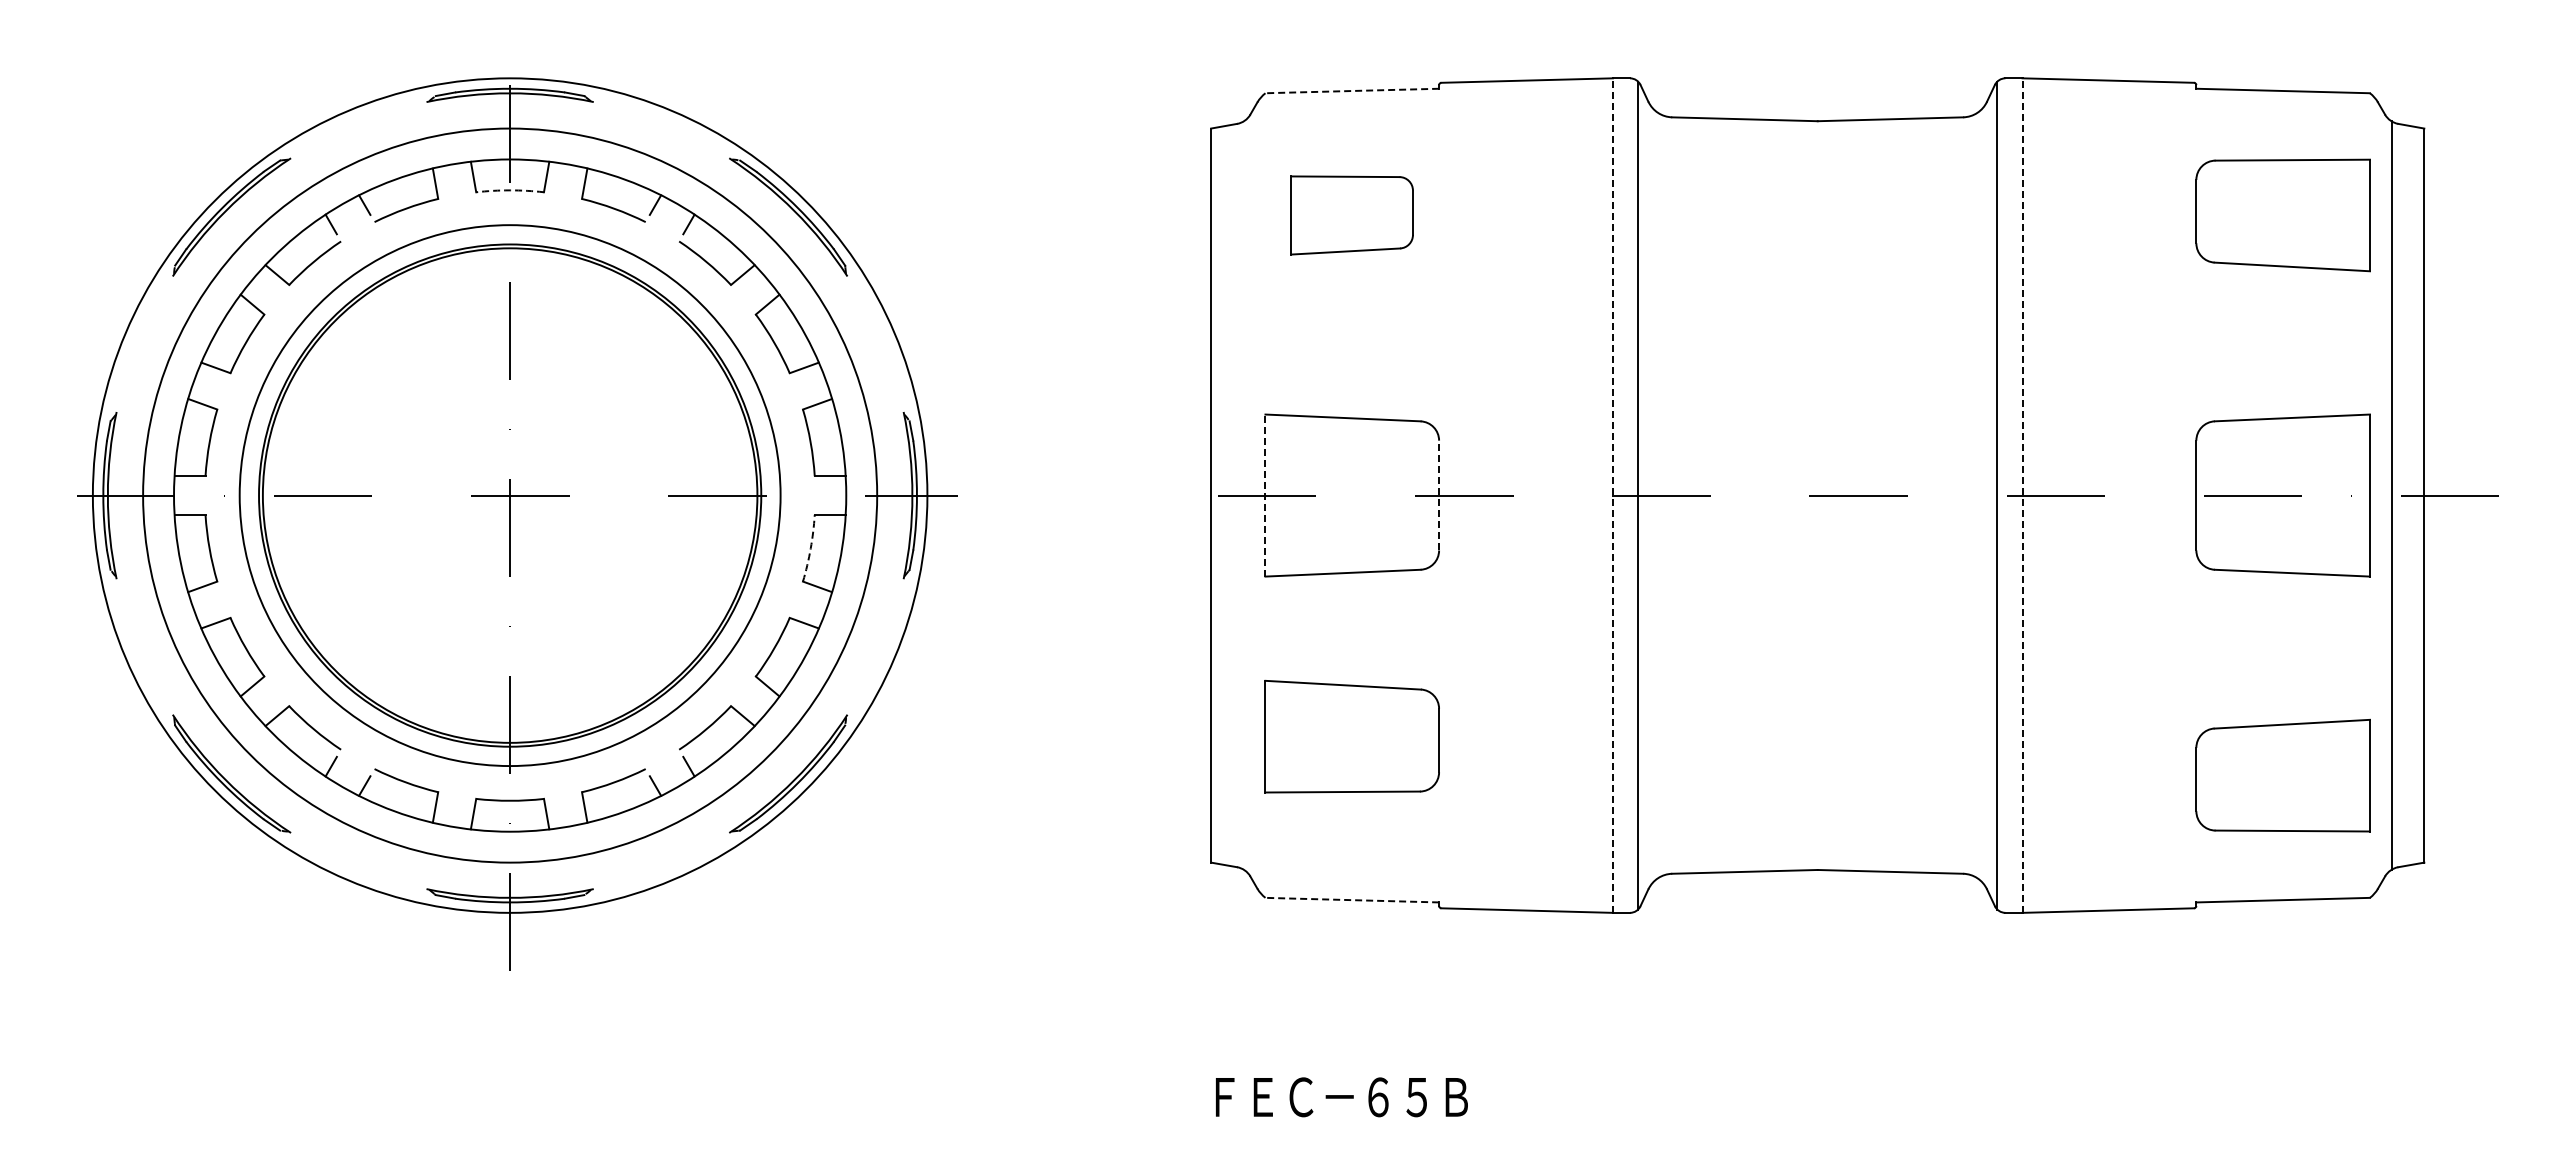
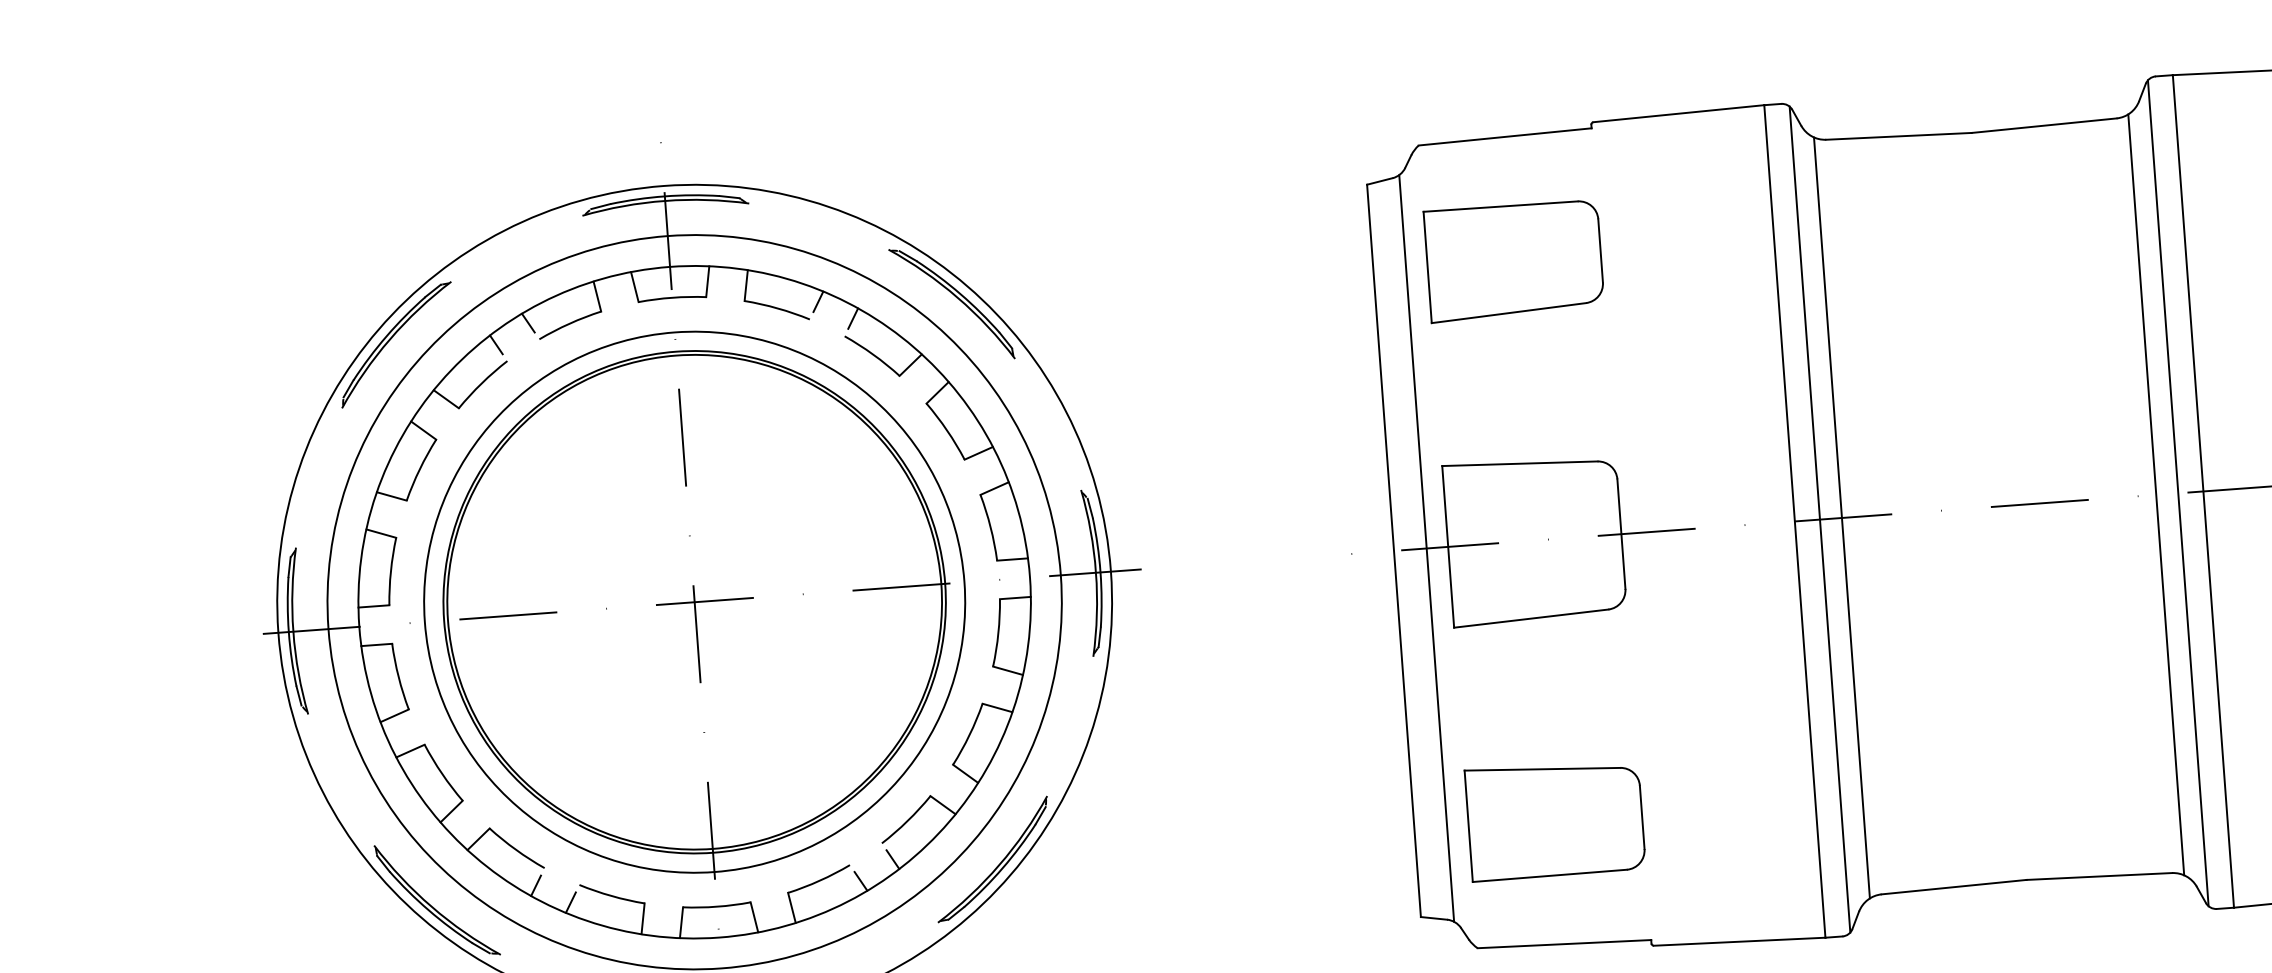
line: (1352, 91) -> (1505, 137), dashed -> solid
arc: (510, 190) -> (672, 297), dashed -> solid
part: (1351, 215) -> (1513, 261), size x1.43
line: (1243, 495) -> (1426, 548), added
line: (1265, 495) -> (1448, 546), dashed -> solid
line: (1439, 495) -> (1621, 534), dashed -> solid
line: (1612, 495) -> (1794, 521), dashed -> solid
line: (1660, 495) -> (1842, 517), added
line: (1975, 495) -> (2156, 494), added
line: (2022, 495) -> (2203, 491), dashed -> solid
arc: (810, 548) -> (998, 633), dashed -> solid
part: (1351, 736) -> (1554, 819), moved
line: (1352, 900) -> (1564, 944), dashed -> solid

